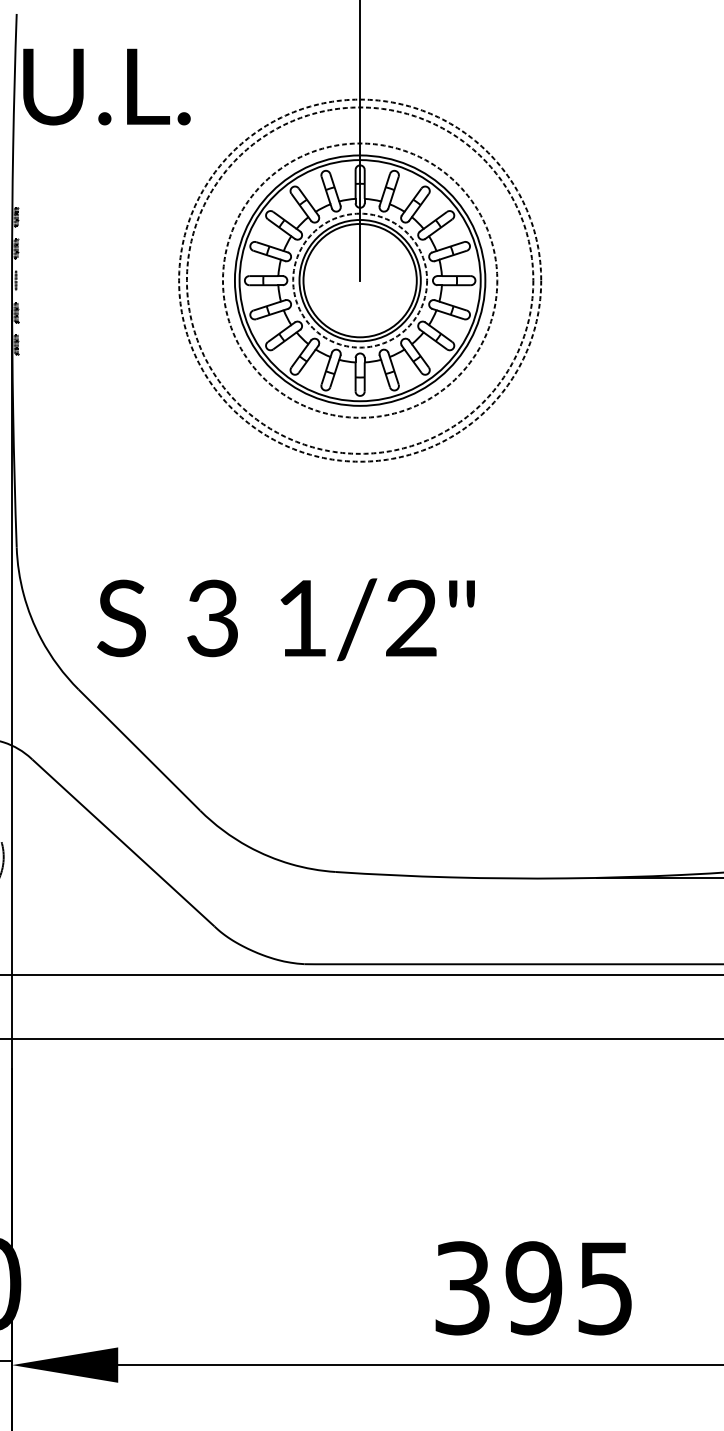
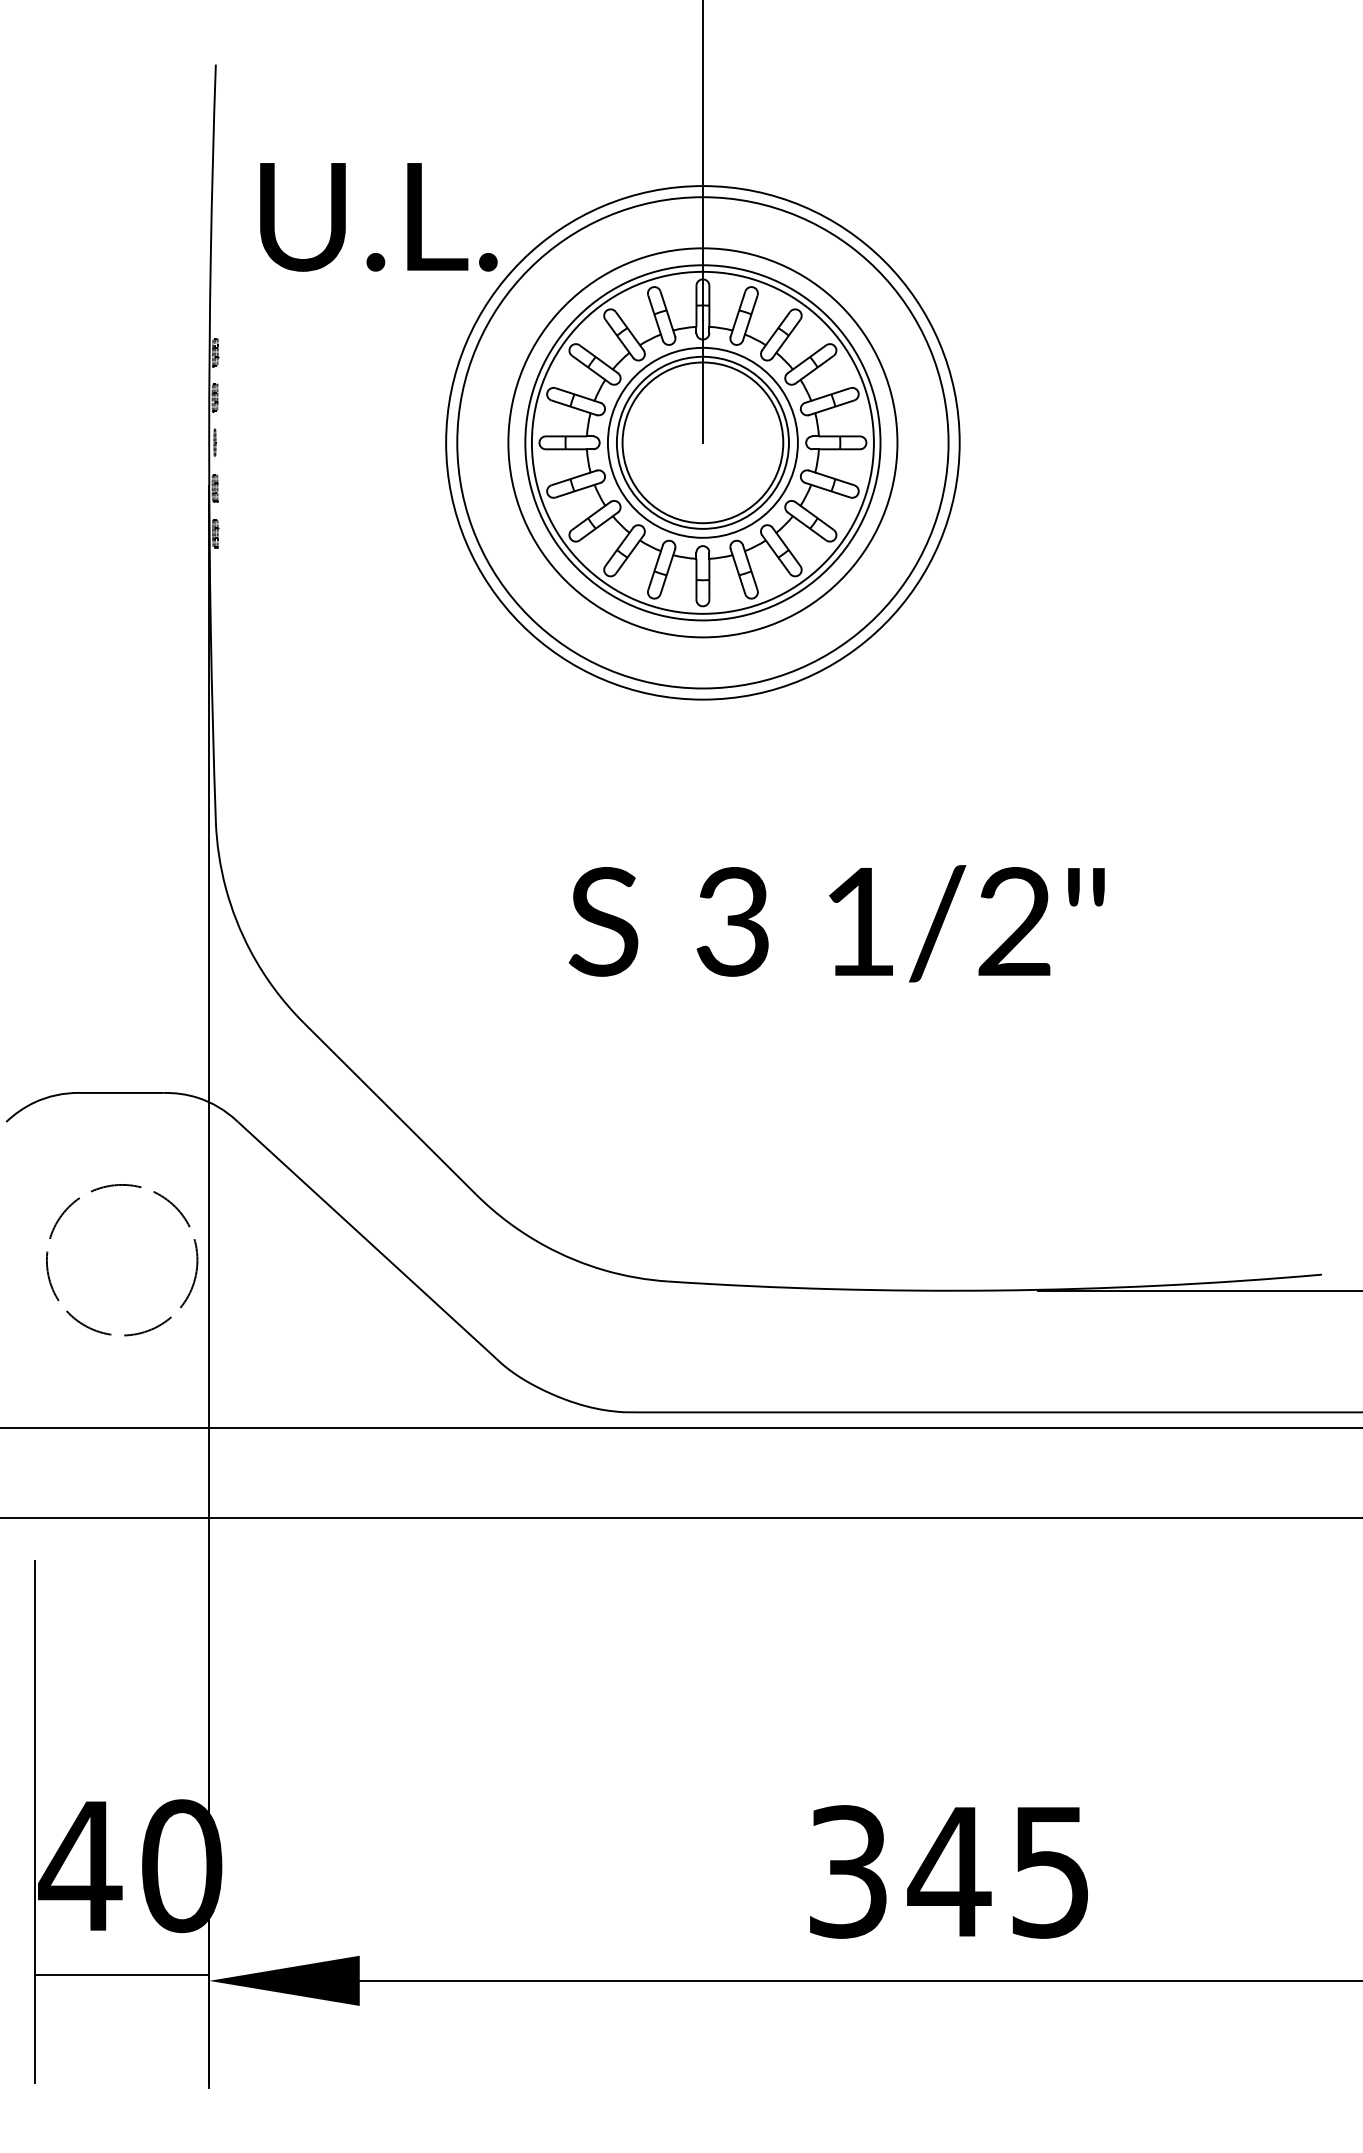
text: (106, 87) -> (378, 217), moved
circle: (359, 280) -> (702, 442), dashed -> solid
circle: (359, 280) -> (702, 442), dashed -> solid
circle: (359, 280) -> (702, 442), dashed -> solid
circle: (359, 280) -> (702, 442), dashed -> solid
text: (285, 619) -> (836, 923), moved
text: (534, 1288) -> (949, 1871), 395 -> 345

